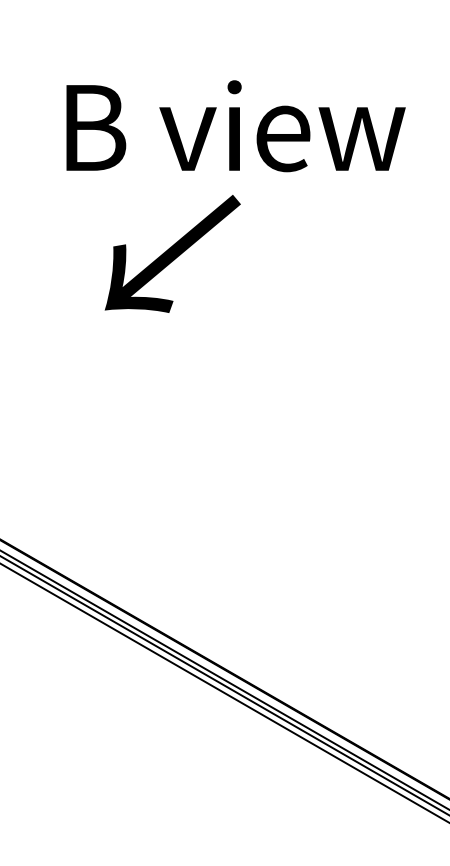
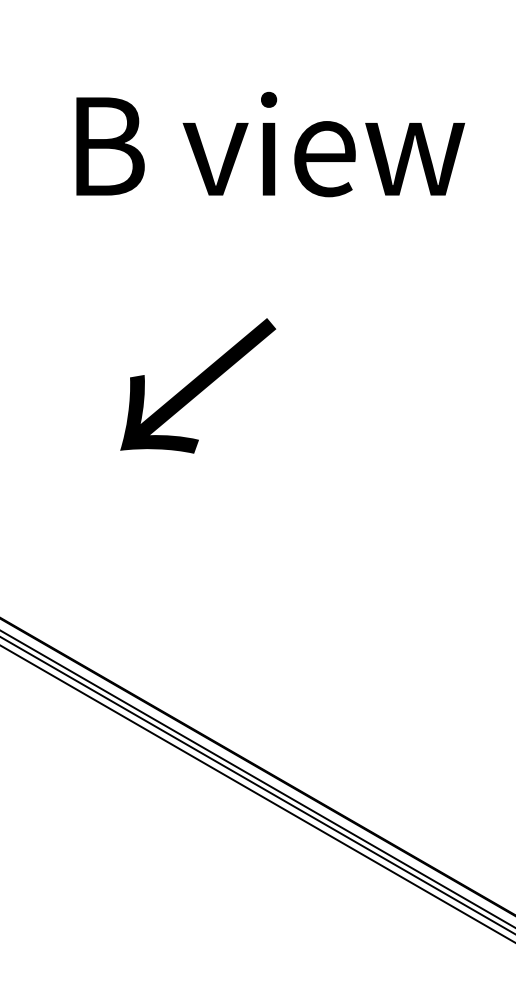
text: (172, 253) -> (197, 385), moved

